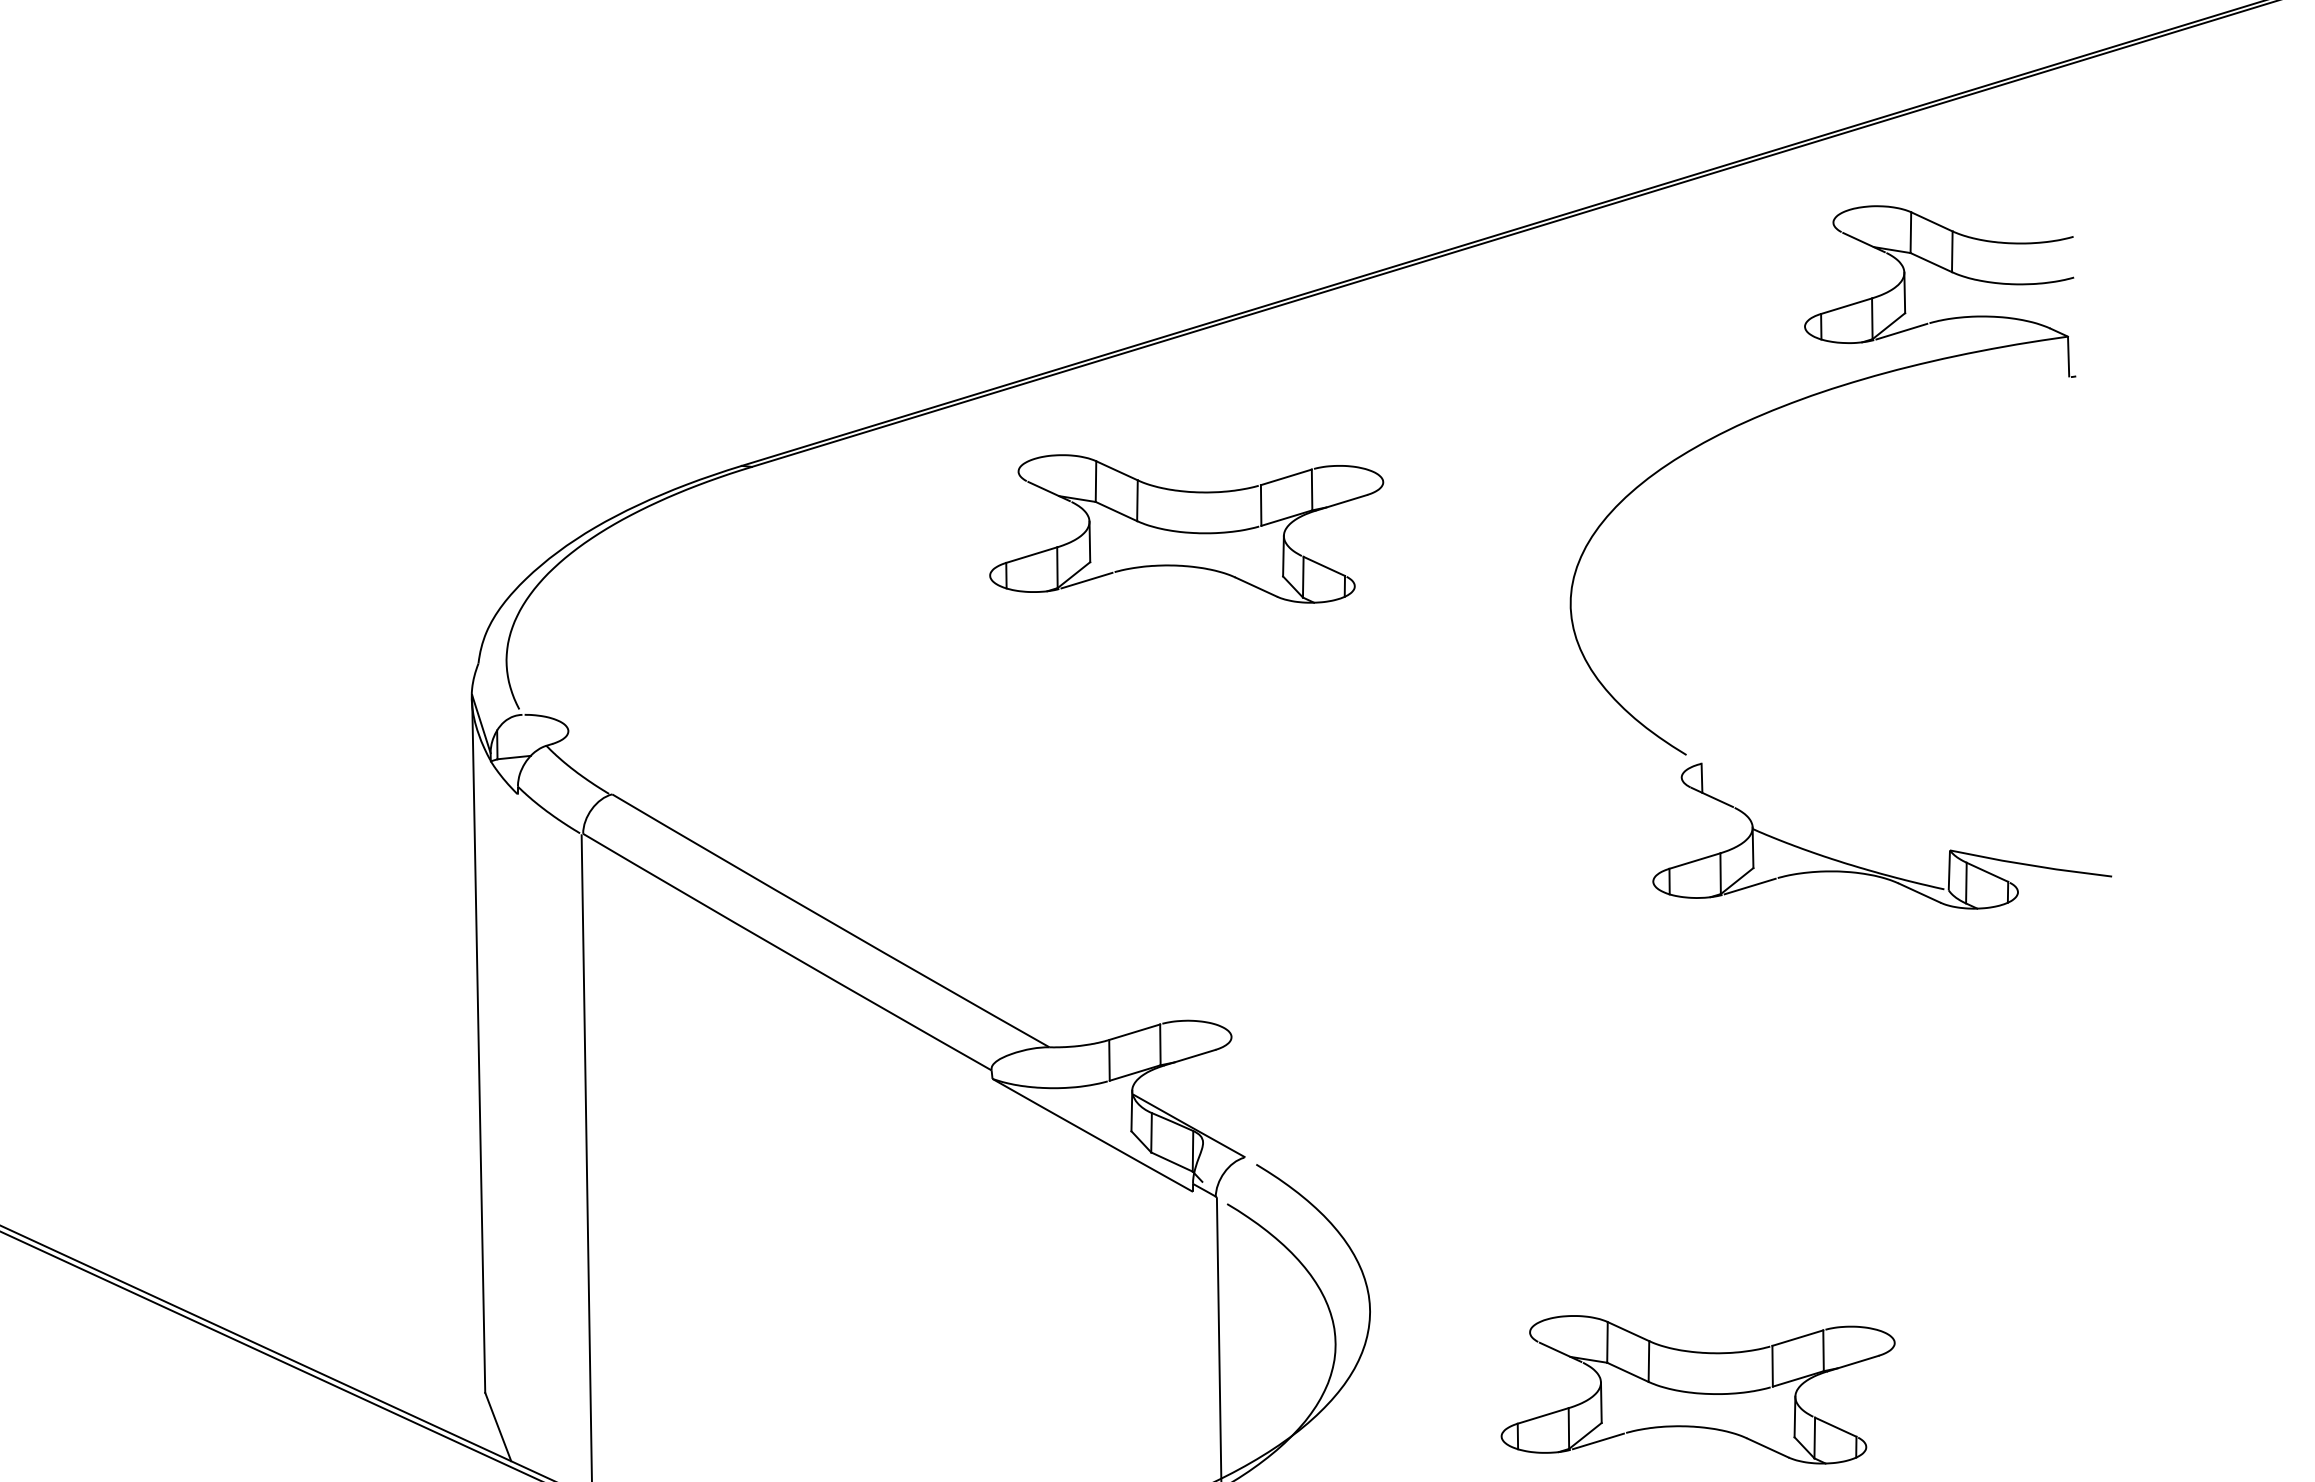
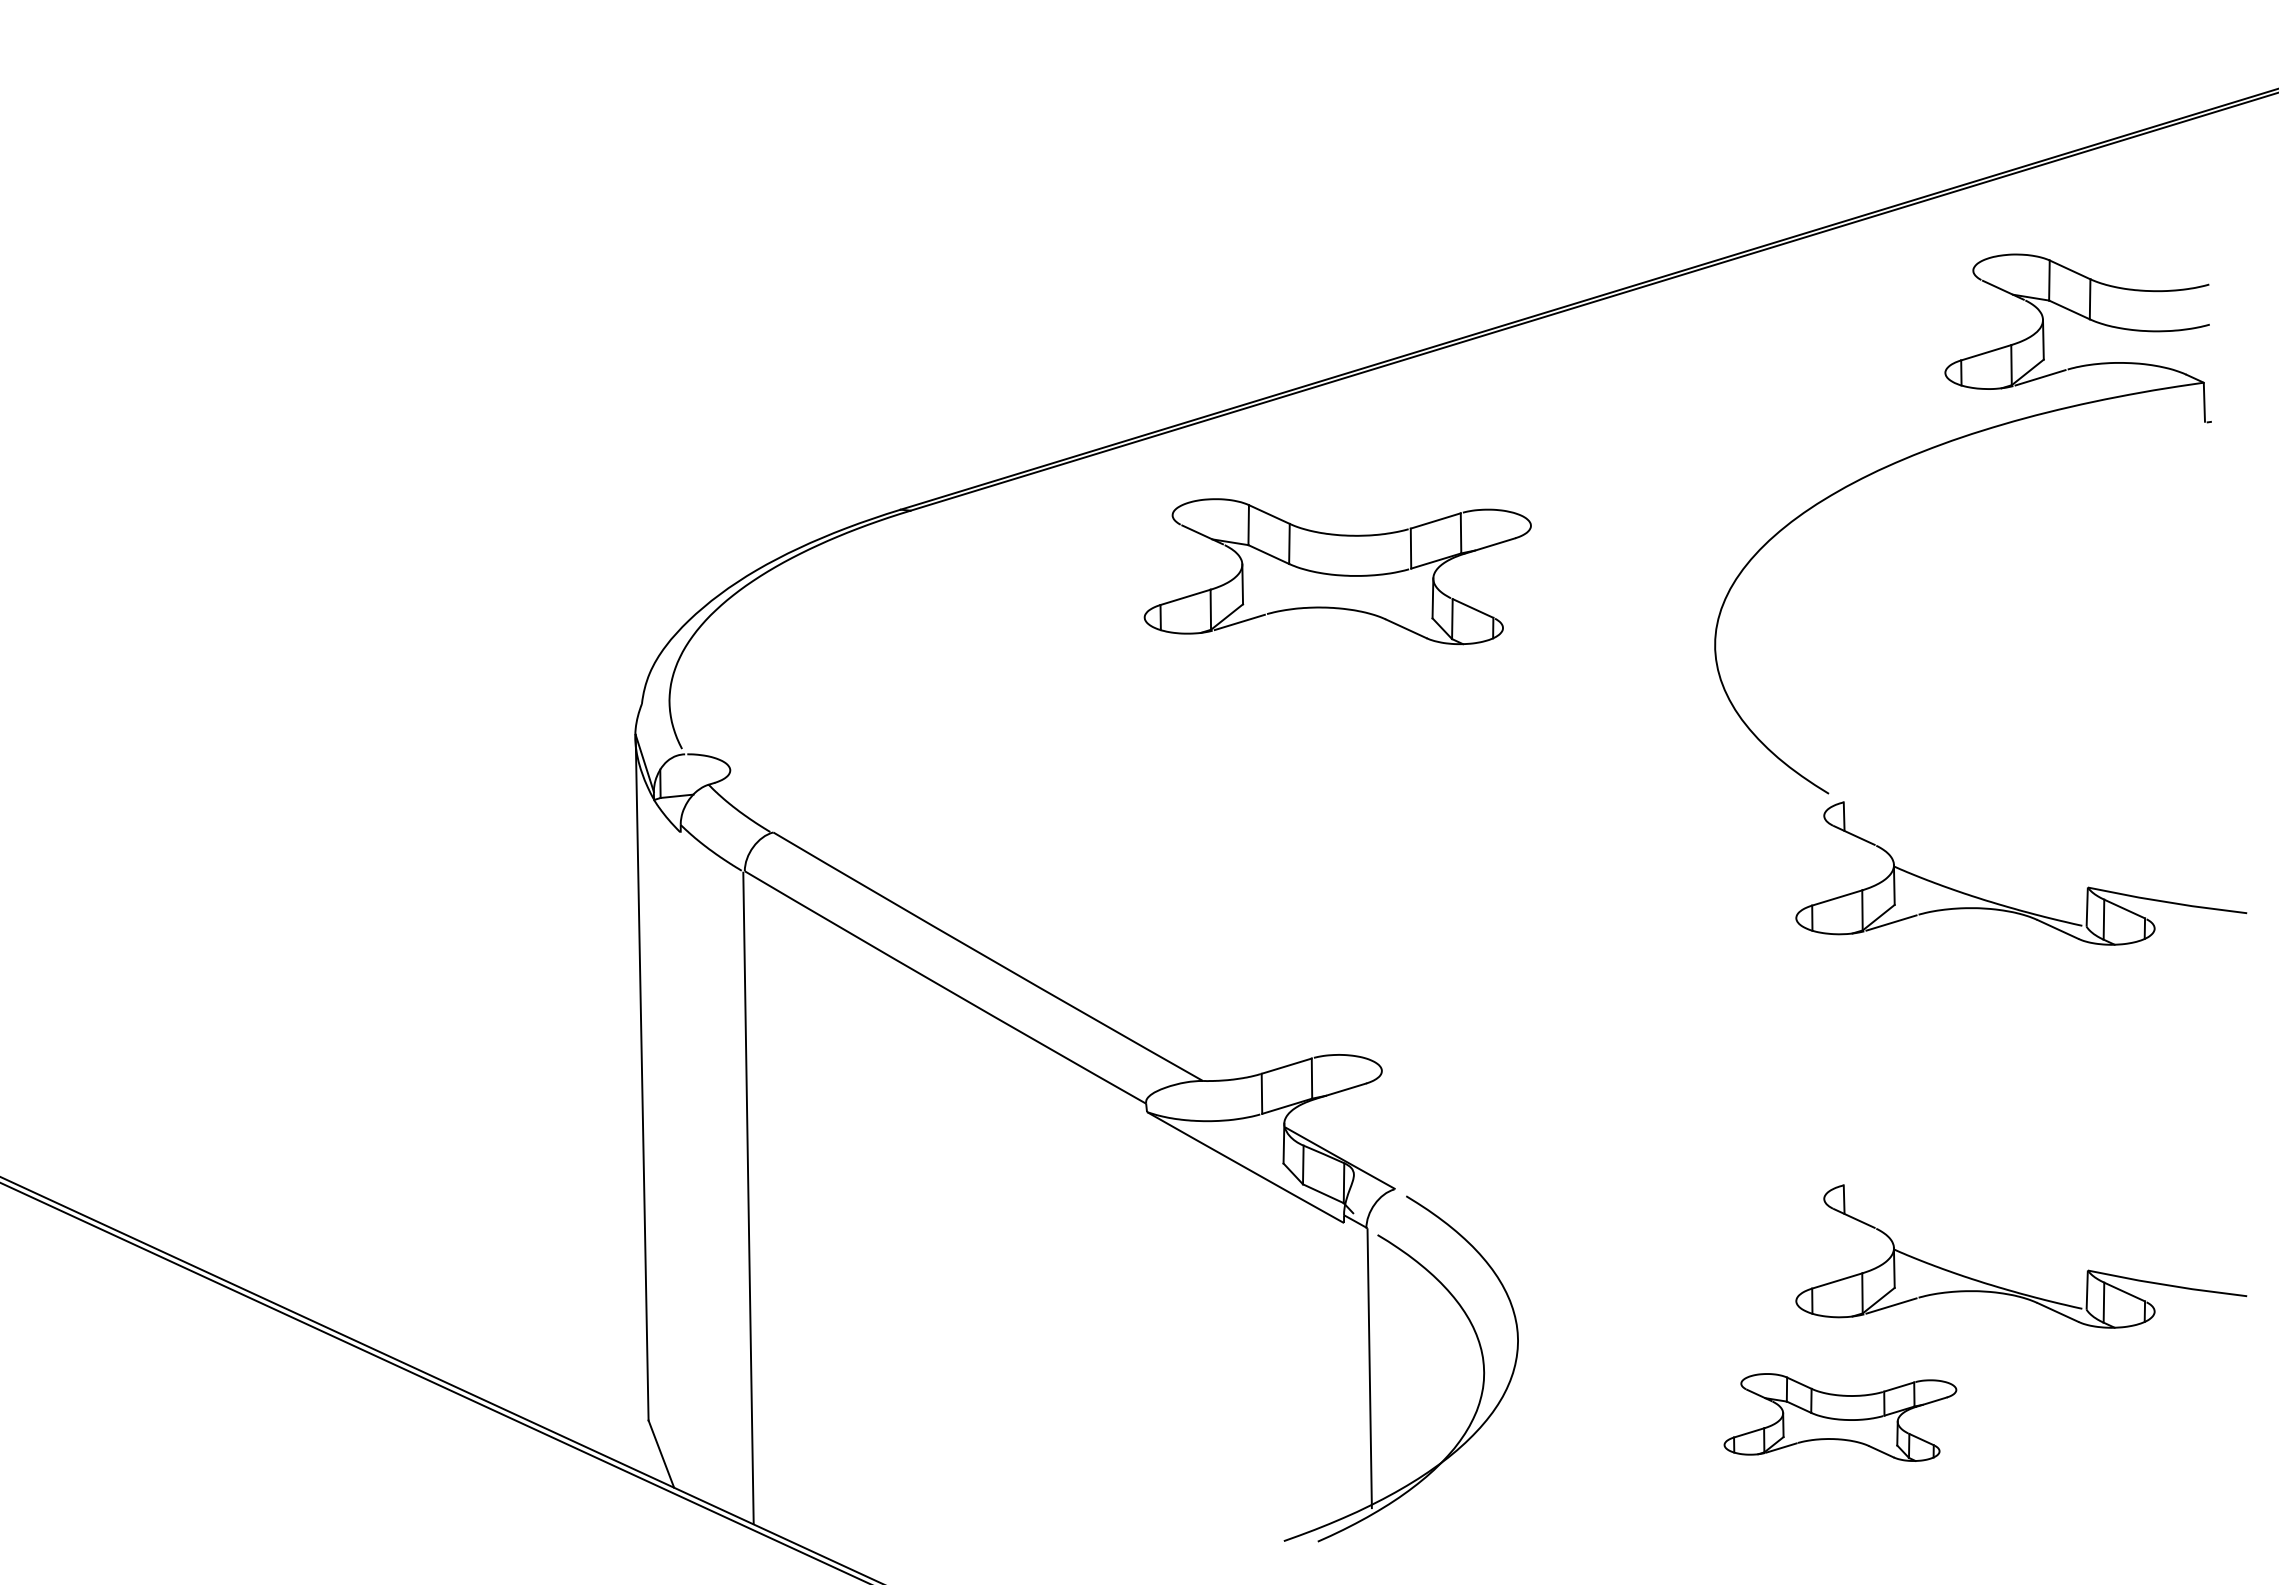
part: (1875, 1260) -> (2014, 1290), added
part: (1698, 1389) -> (1840, 1417), size x0.6

